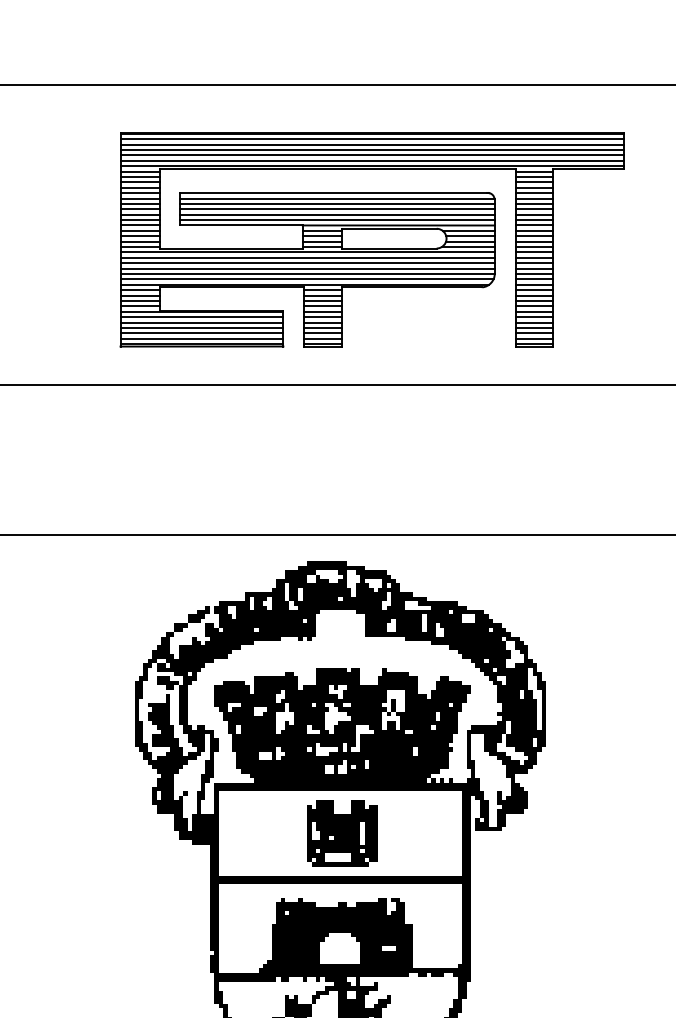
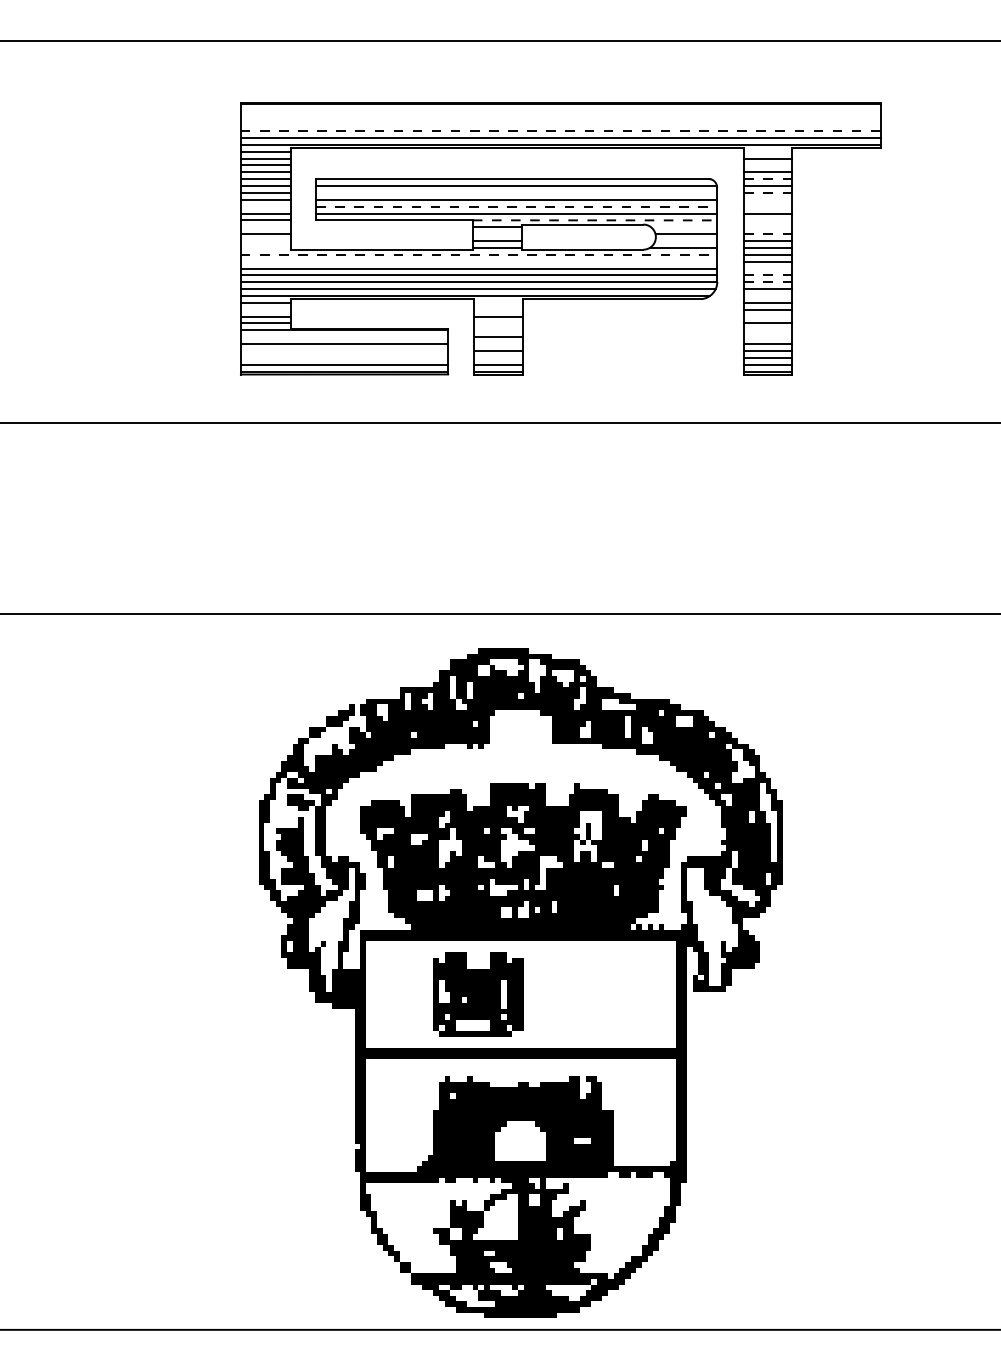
line: (371, 139) -> (560, 110), removed
line: (371, 144) -> (560, 117), removed
line: (371, 150) -> (560, 124), removed
line: (372, 155) -> (561, 131), solid -> dashed
line: (534, 171) -> (767, 151), removed
line: (534, 182) -> (767, 165), removed
line: (534, 193) -> (768, 179), solid -> dashed
line: (337, 203) -> (516, 192), removed
line: (534, 203) -> (768, 192), solid -> dashed
line: (534, 209) -> (767, 199), removed
line: (139, 214) -> (265, 206), removed
line: (337, 214) -> (517, 206), solid -> dashed
line: (534, 214) -> (767, 206), removed
line: (399, 225) -> (595, 220), solid -> dashed
line: (534, 225) -> (767, 220), removed
line: (139, 231) -> (265, 227), removed
line: (469, 231) -> (684, 227), removed
line: (534, 231) -> (767, 227), removed
line: (322, 236) -> (497, 234), removed
line: (534, 236) -> (768, 234), solid -> dashed
line: (139, 242) -> (265, 241), removed
line: (470, 242) -> (686, 241), removed
line: (139, 246) -> (265, 247), removed
line: (307, 252) -> (479, 254), solid -> dashed
line: (307, 257) -> (478, 261), removed
line: (534, 263) -> (767, 268), removed
line: (534, 268) -> (768, 275), solid -> dashed
line: (534, 274) -> (768, 282), solid -> dashed
line: (534, 285) -> (767, 296), removed
line: (322, 289) -> (498, 302), removed
line: (139, 295) -> (265, 309), removed
line: (322, 295) -> (498, 309), removed
line: (534, 300) -> (767, 316), removed
line: (322, 306) -> (498, 323), removed
line: (322, 311) -> (498, 330), removed
line: (534, 311) -> (767, 330), removed
line: (201, 317) -> (344, 337), removed
line: (534, 317) -> (767, 337), removed
line: (322, 322) -> (498, 344), removed
line: (201, 327) -> (344, 350), removed
line: (201, 333) -> (344, 357), removed
line: (322, 333) -> (498, 357), removed
part: (342, 833) -> (478, 994), moved

